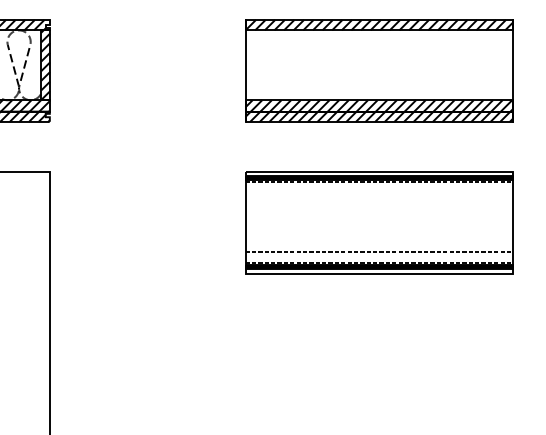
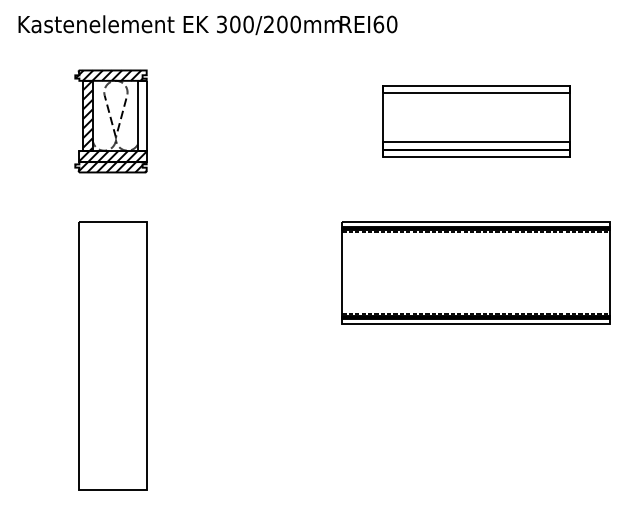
hatch: (45, 65) -> (142, 115), removed
part: (378, 70) -> (475, 120), size x0.7
line: (379, 252) -> (476, 302), removed

